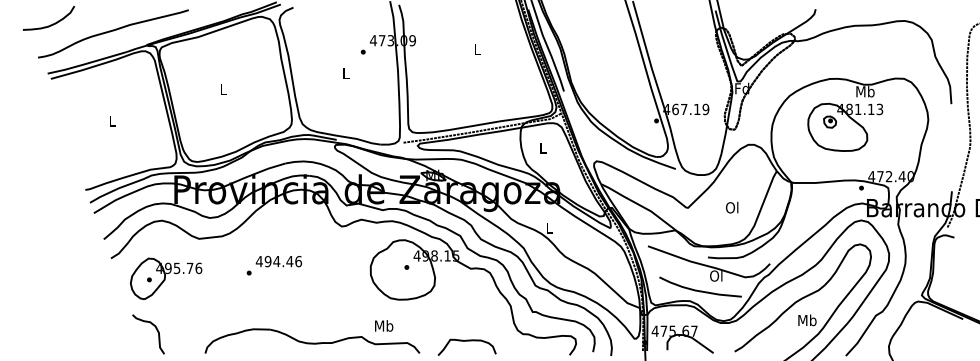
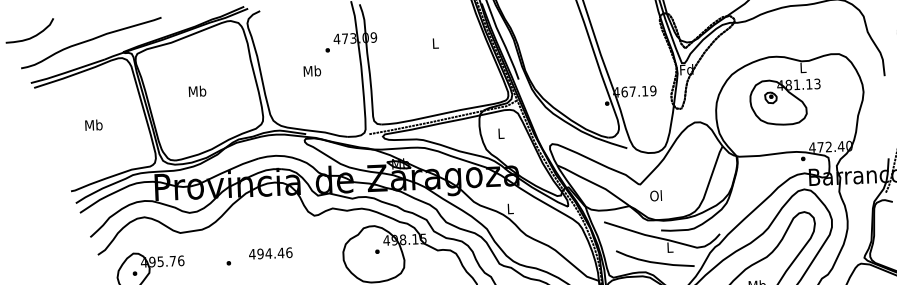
text: (346, 73) -> (312, 71), L -> Mb
text: (223, 89) -> (197, 91), L -> Mb
text: (865, 91) -> (803, 67), Mb -> L
text: (112, 120) -> (93, 124), L -> Mb
text: (732, 207) -> (656, 195), moved
text: (278, 261) -> (270, 253), moved
text: (716, 275) -> (669, 247), Ol -> L

